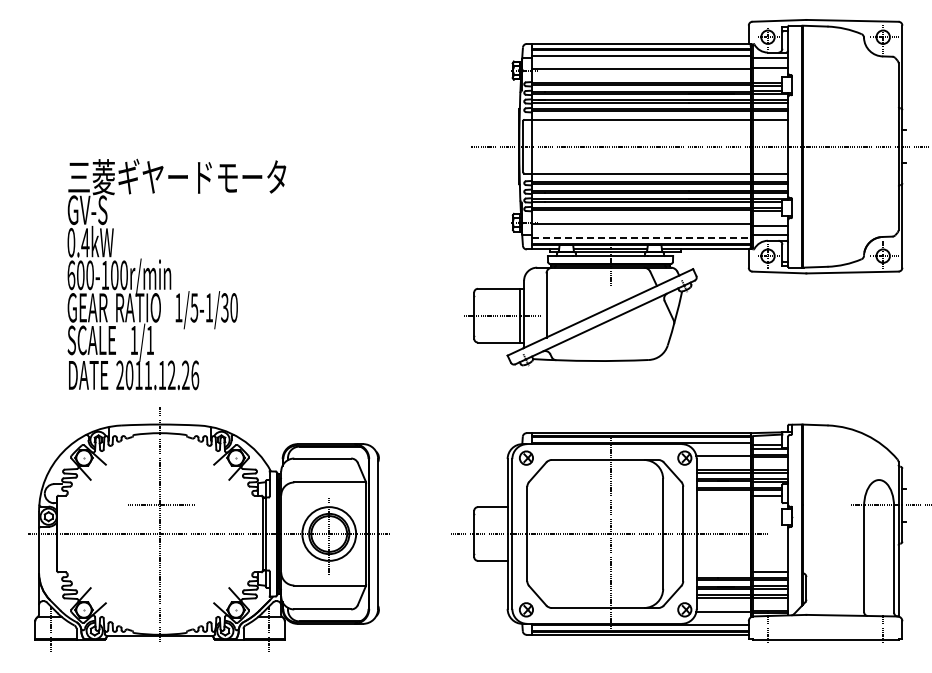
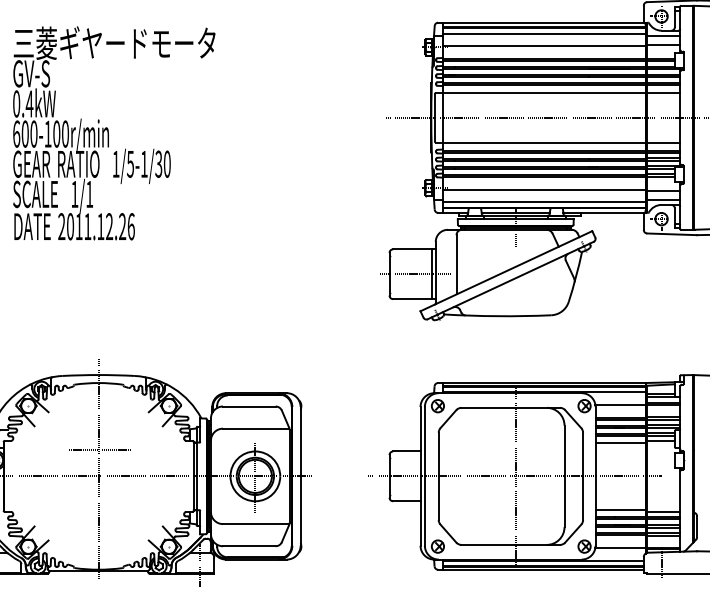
line: (641, 237) -> (544, 201), dashed -> solid
text: (176, 274) -> (113, 133), moved
line: (723, 498) -> (620, 443), added
line: (723, 570) -> (620, 510), added

